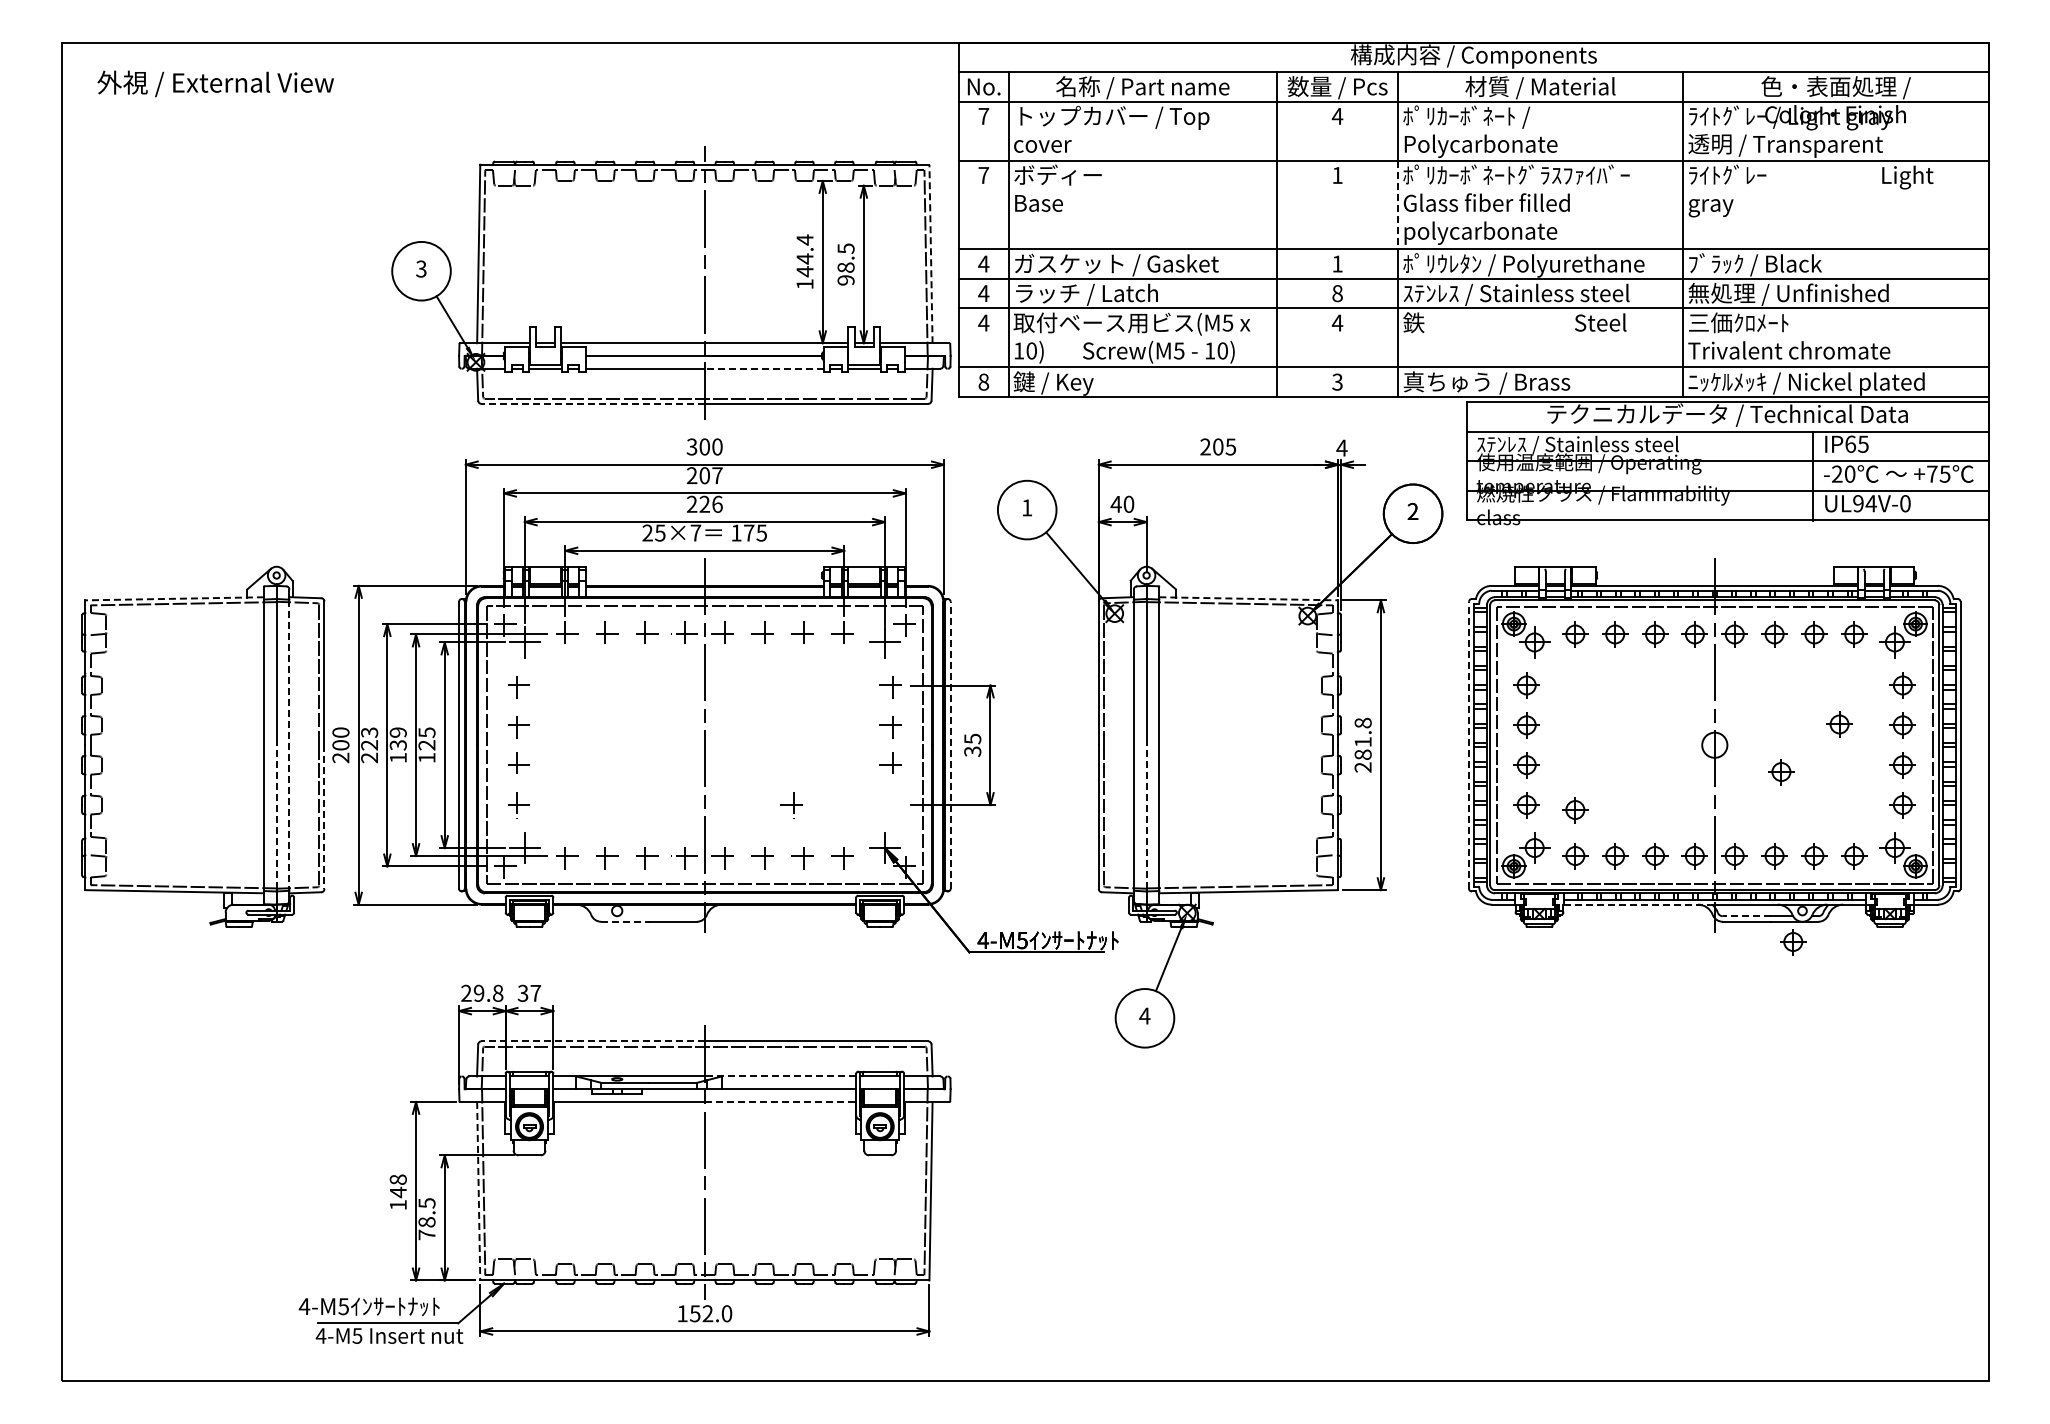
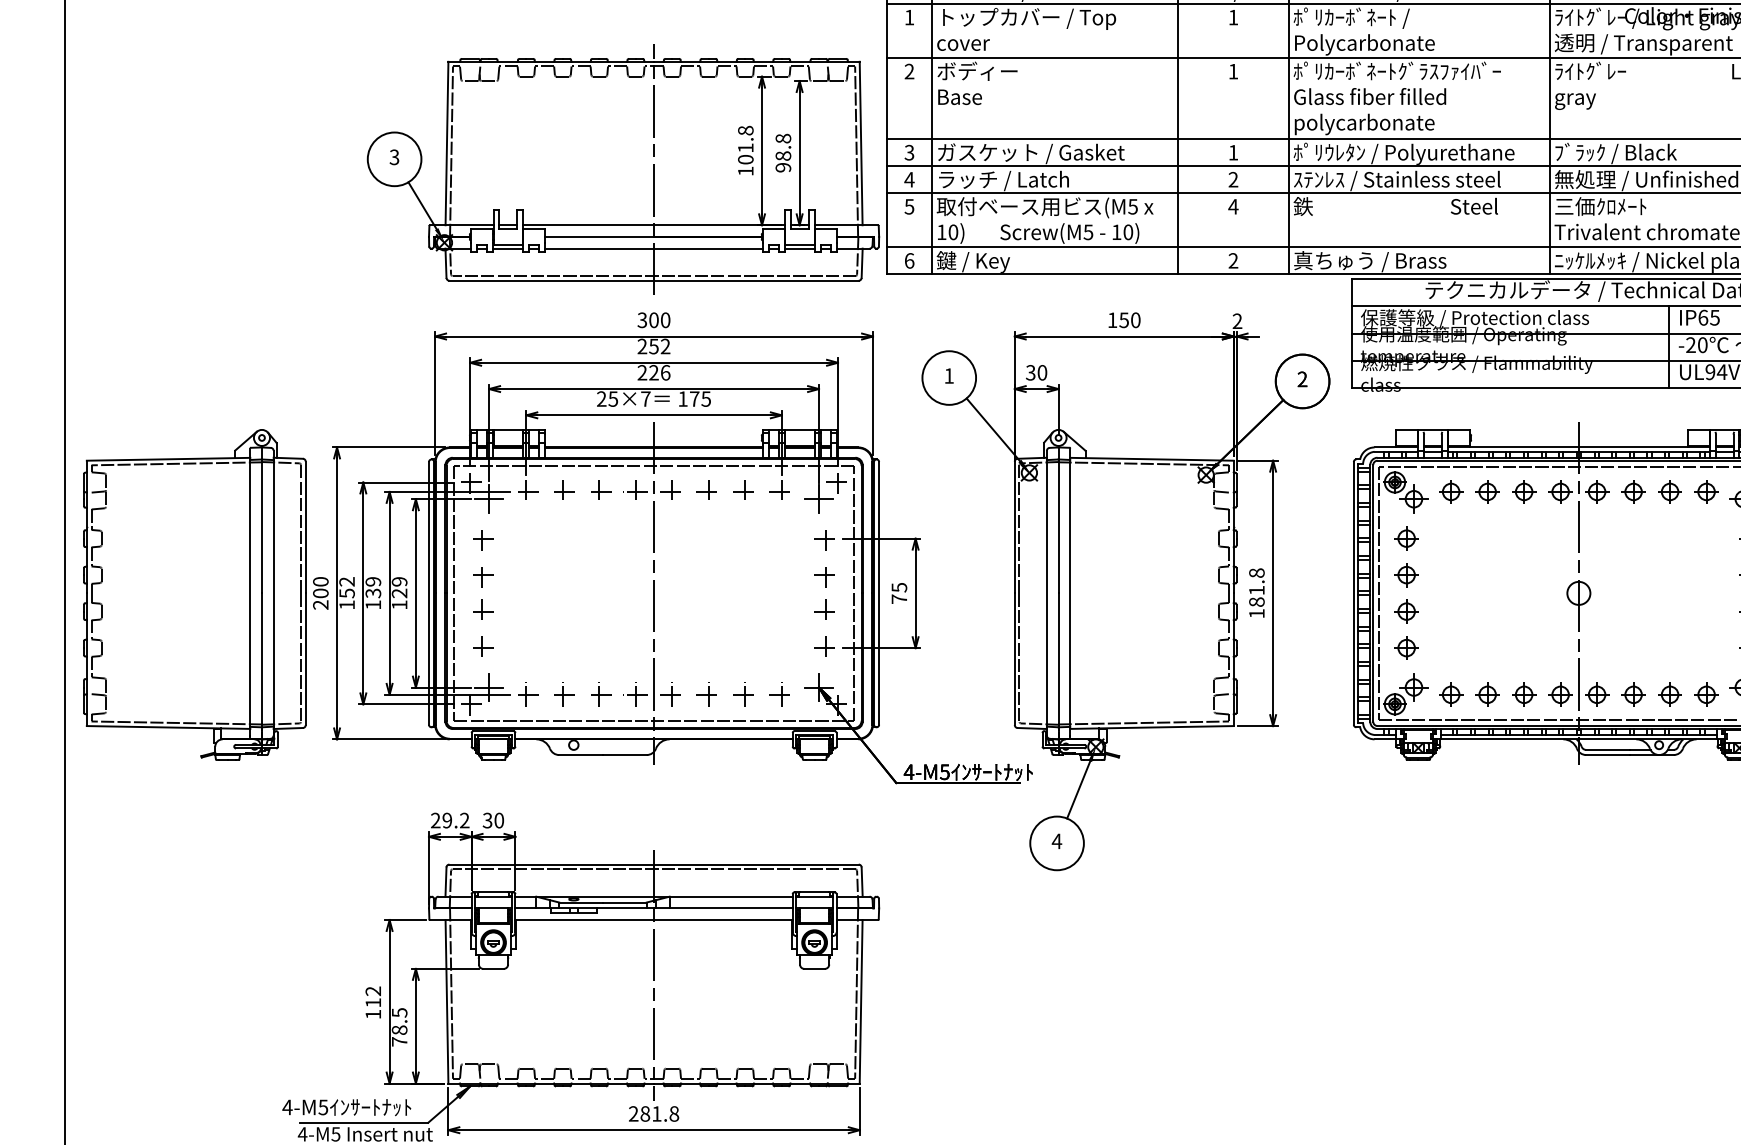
text: (983, 116) -> (909, 17), 7 -> 1
text: (1337, 116) -> (1233, 17), 4 -> 1
text: (983, 174) -> (909, 70), 7 -> 2
line: (1398, 205) -> (1289, 99), dashed -> solid
text: (845, 248) -> (782, 138), 98.5 -> 98.8
line: (931, 253) -> (861, 143), dashed -> solid
text: (804, 255) -> (745, 144), 144.4 -> 101.8
text: (983, 263) -> (909, 152), 4 -> 3
text: (1337, 293) -> (1233, 179), 8 -> 2
text: (983, 322) -> (909, 206), 4 -> 5
line: (764, 368) -> (708, 248), dashed -> solid
text: (983, 381) -> (909, 260), 8 -> 6
text: (1337, 382) -> (1233, 261), 3 -> 2
line: (593, 403) -> (552, 280), dashed -> solid
text: (1600, 444) -> (1474, 317), ｽﾃﾝﾚｽ / Stainless steel -> 保護等級 / Protection class
text: (1218, 446) -> (1124, 319), 205 -> 150
text: (1341, 447) -> (1237, 320), 4 -> 2
text: (710, 475) -> (659, 346), 207 -> 252
text: (1115, 503) -> (1030, 372), 40 -> 30
line: (174, 598) -> (168, 459), dashed -> solid
line: (1249, 598) -> (1152, 459), dashed -> solid
part: (1839, 724) -> (1693, 574), removed
text: (426, 732) -> (399, 581), 125 -> 129
line: (950, 744) -> (879, 592), dashed -> solid
line: (1469, 744) -> (1354, 592), dashed -> solid
line: (289, 745) -> (273, 593), dashed -> solid
text: (369, 745) -> (346, 593), 223 -> 152
text: (972, 751) -> (899, 599), 35 -> 75
text: (1362, 767) -> (1256, 613), 281.8 -> 181.8
part: (1781, 772) -> (1639, 618), removed
part: (791, 805) -> (824, 648), moved
part: (1575, 810) -> (1451, 653), removed
line: (276, 817) -> (261, 659), dashed -> solid
line: (324, 817) -> (305, 659), dashed -> solid
line: (1146, 817) -> (1058, 659), dashed -> solid
line: (1633, 904) -> (1504, 739), dashed -> solid
line: (1746, 916) -> (1607, 750), dashed -> solid
line: (625, 921) -> (581, 754), dashed -> solid
part: (1793, 942) -> (1650, 774), removed
text: (498, 992) -> (465, 819), 29.8 -> 29.2
text: (535, 992) -> (498, 819), 37 -> 30
line: (593, 1041) -> (552, 864), dashed -> solid
line: (780, 1076) -> (723, 896), dashed -> solid
line: (780, 1101) -> (723, 919), dashed -> solid
text: (397, 1186) -> (372, 997), 148 -> 112
line: (478, 1191) -> (446, 1002), dashed -> solid
text: (704, 1313) -> (653, 1113), 152.0 -> 281.8

